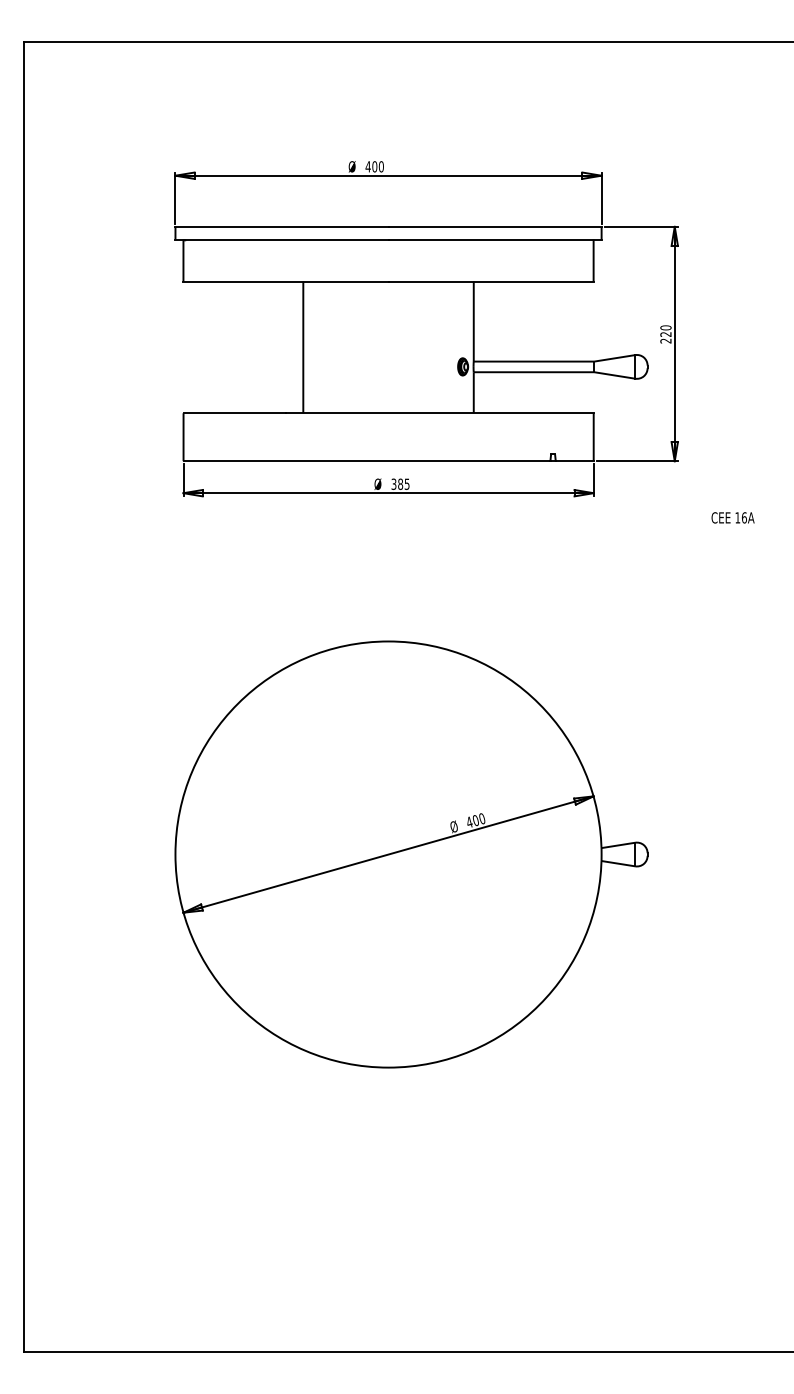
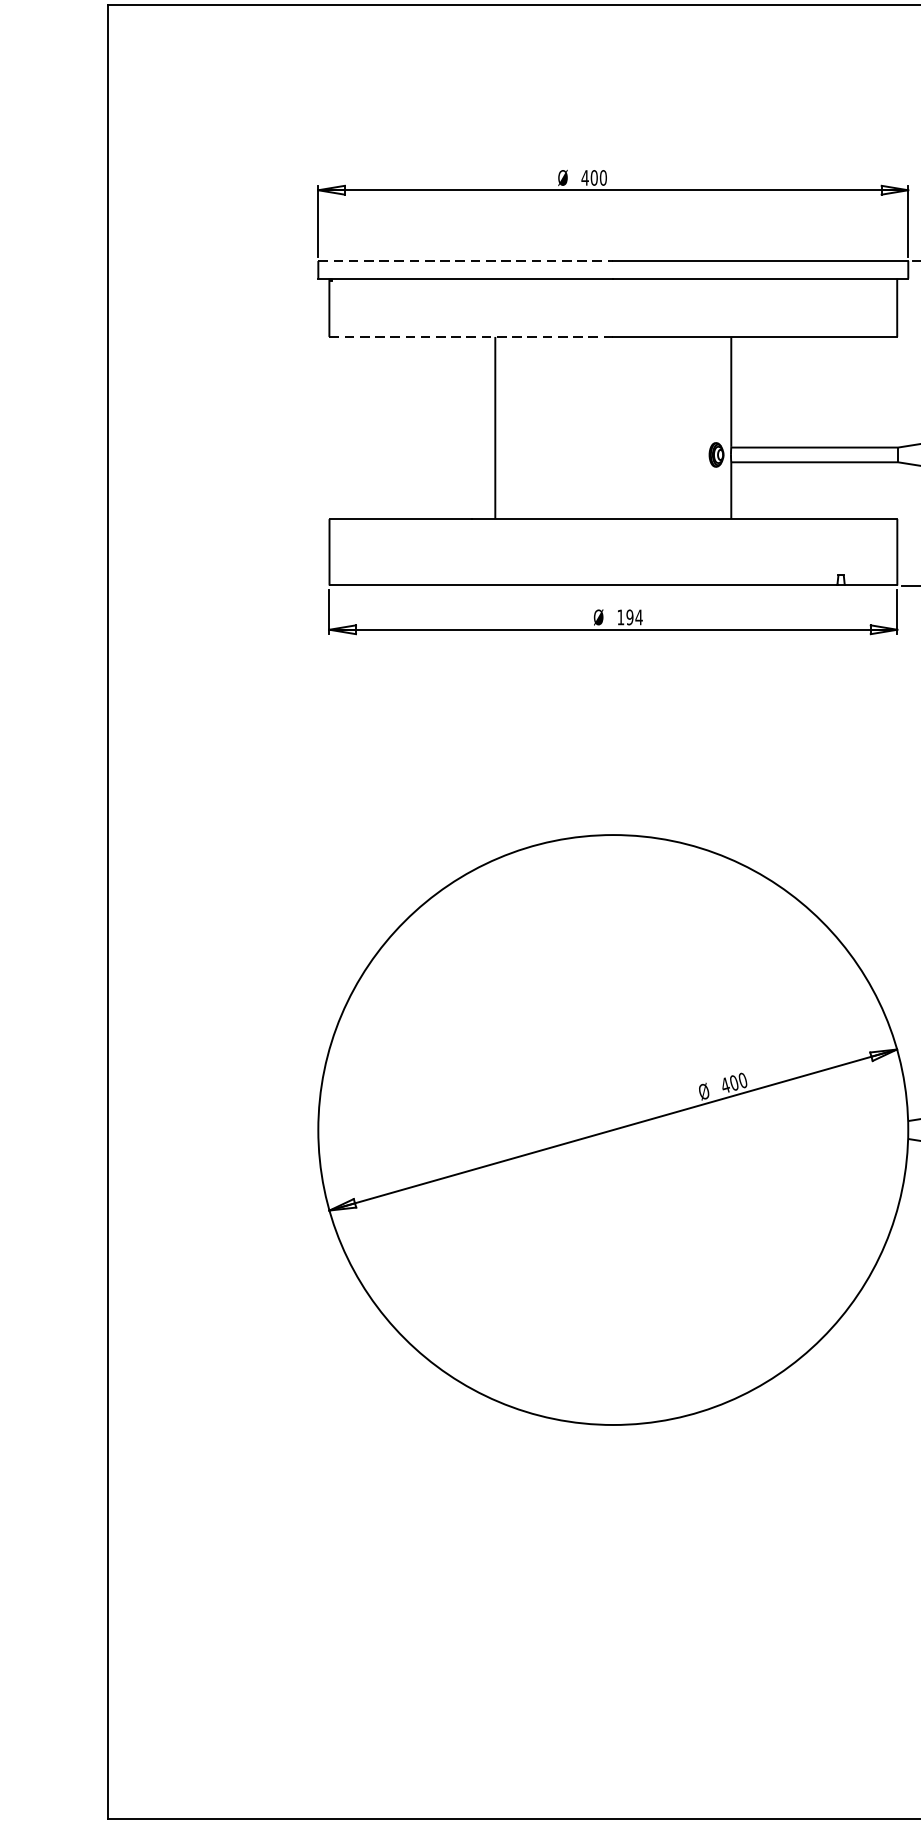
line: (282, 226) -> (466, 260), solid -> dashed
line: (286, 281) -> (472, 336), solid -> dashed
text: (400, 483) -> (629, 616), 385 -> 194

